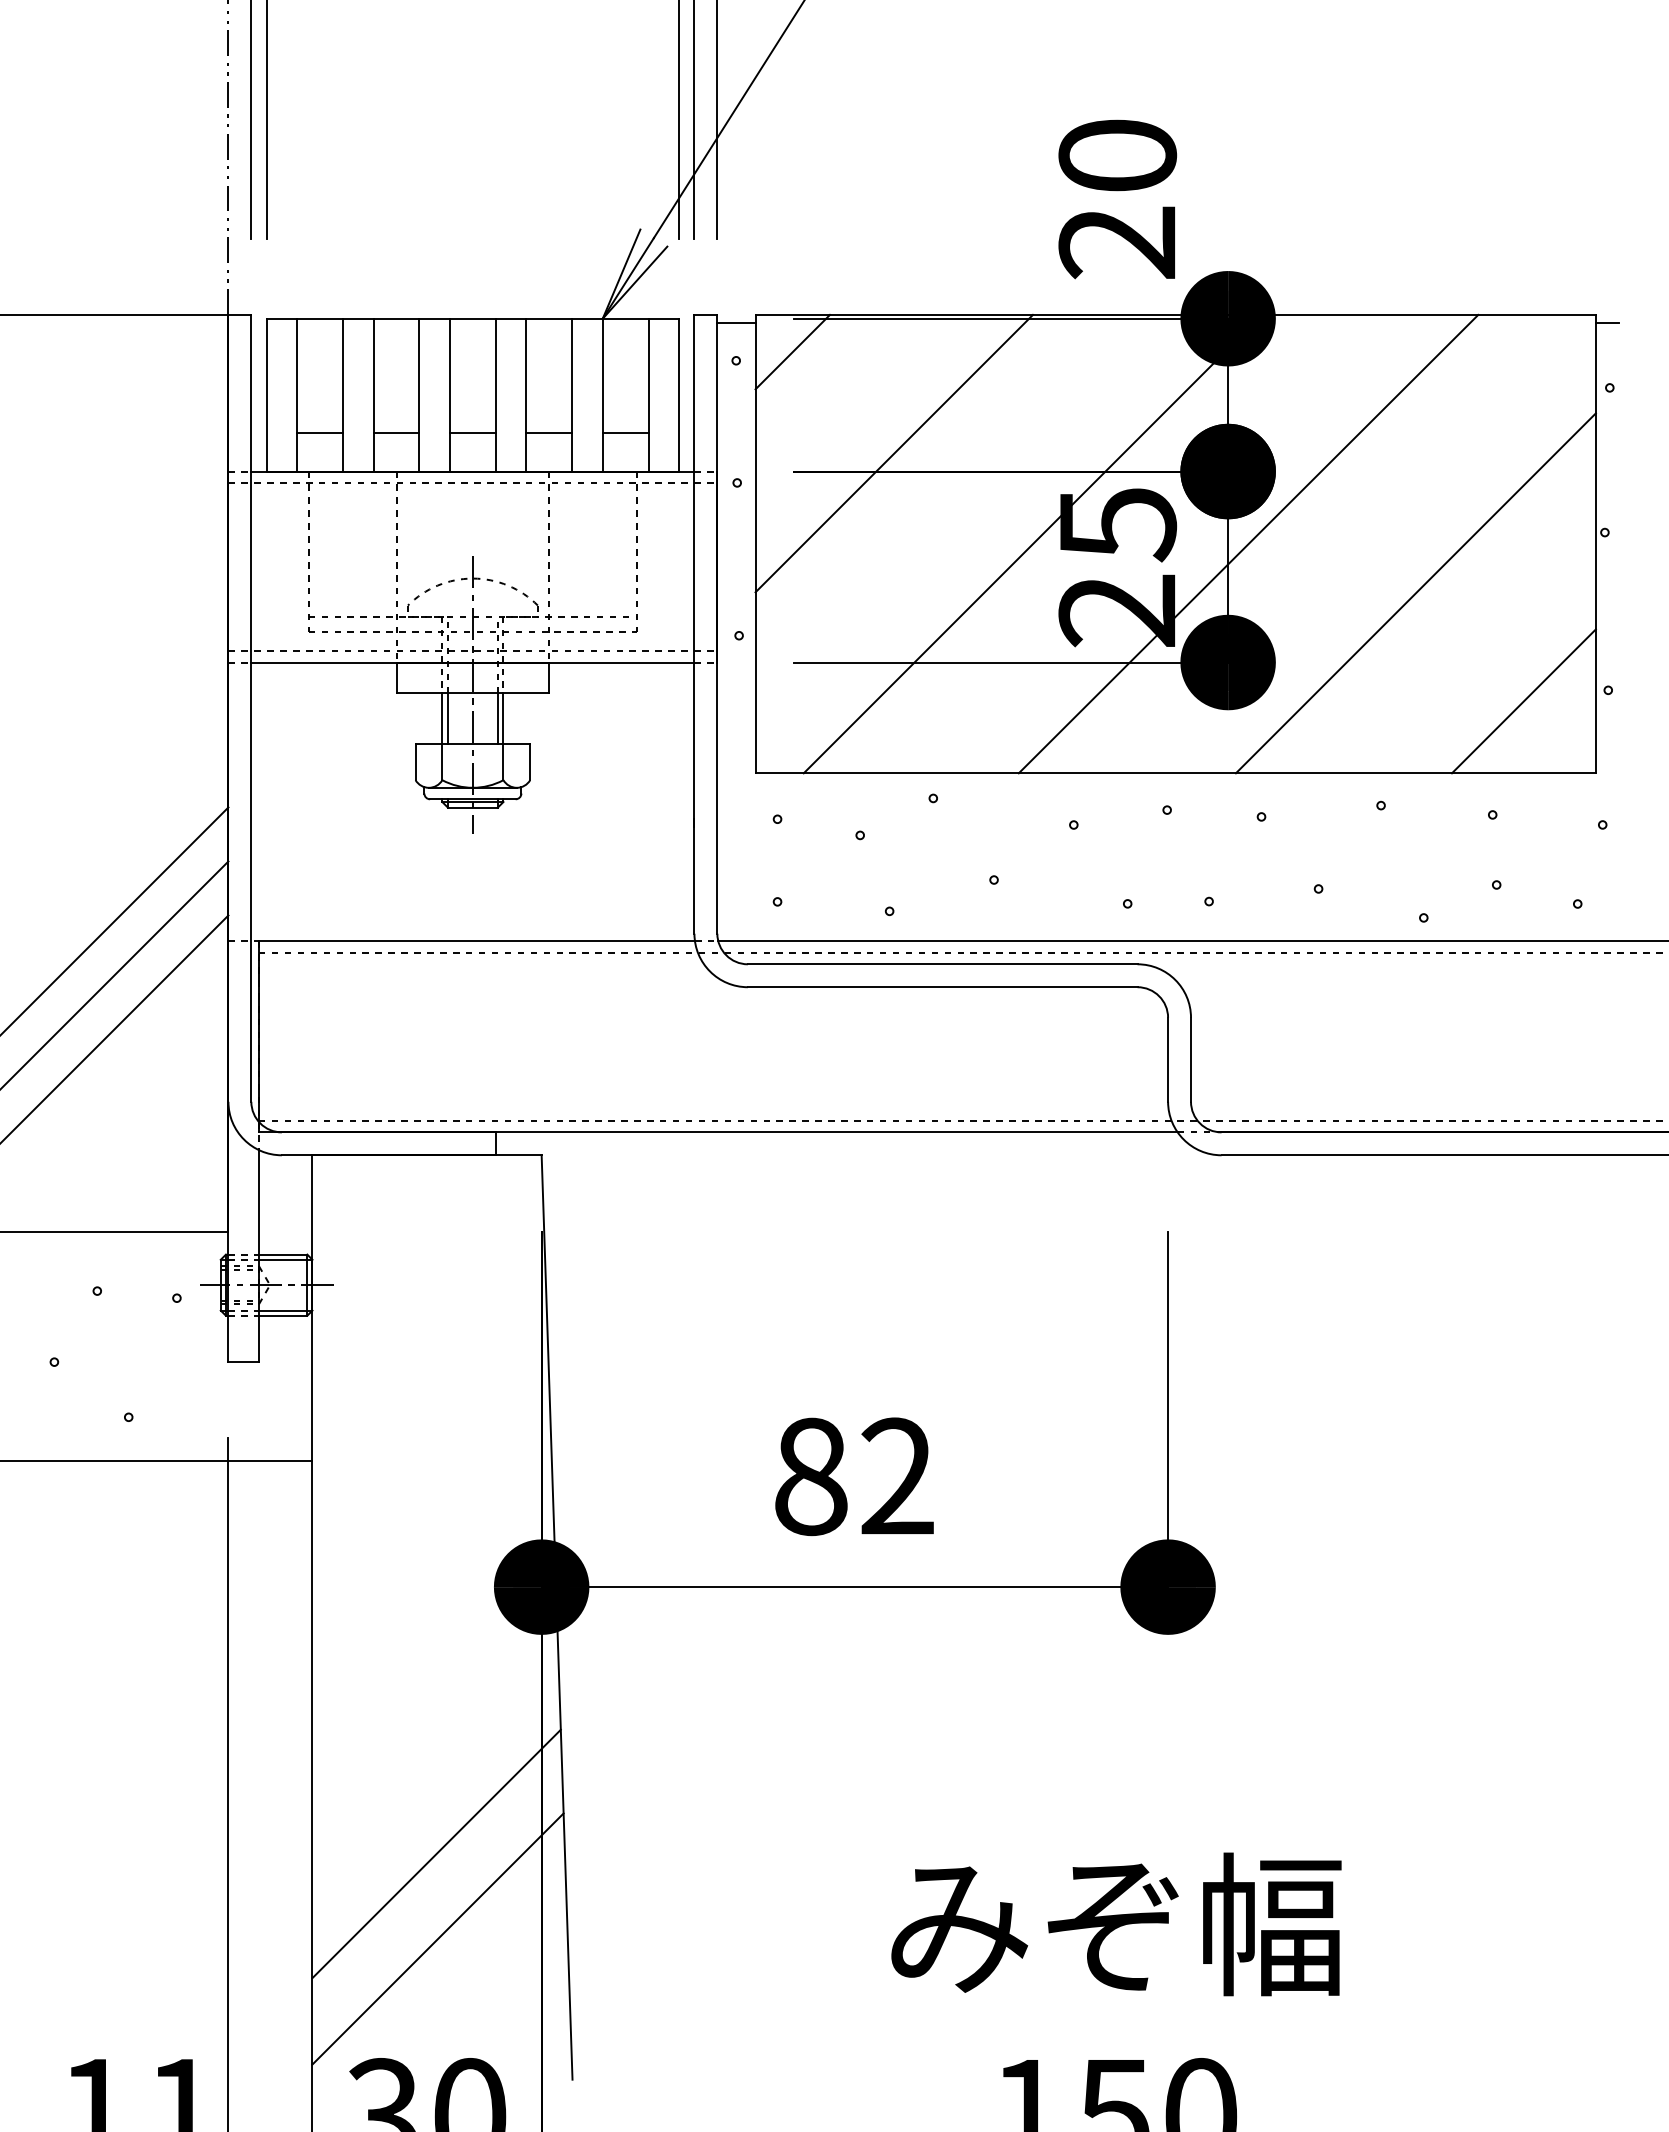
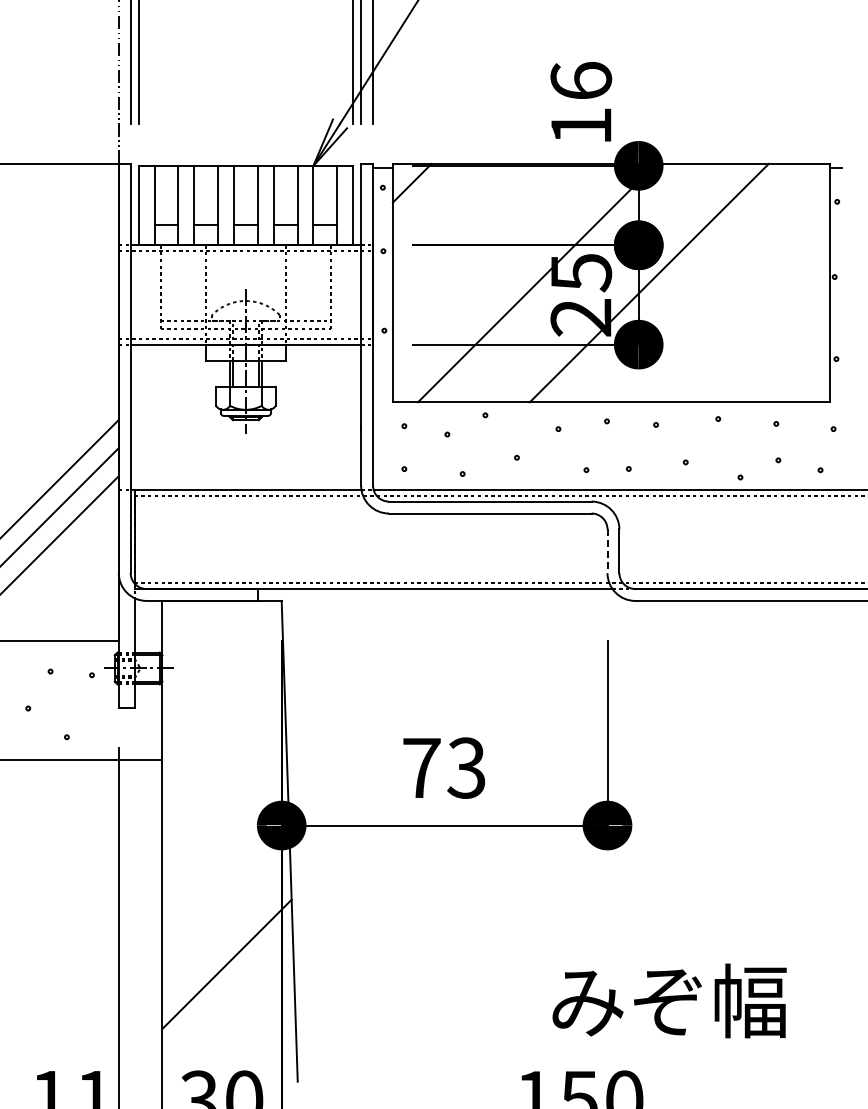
text: (1118, 198) -> (581, 103), 20 -> 16
line: (893, 452) -> (464, 235), removed
line: (1416, 593) -> (736, 308), removed
line: (1523, 700) -> (792, 364), removed
line: (1168, 1060) -> (607, 551), solid -> dashed
text: (854, 1475) -> (444, 767), 82 -> 73
text: (1116, 1923) -> (669, 1000), moved
line: (437, 1938) -> (227, 1008), removed

